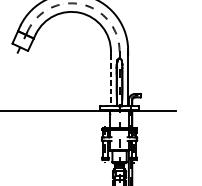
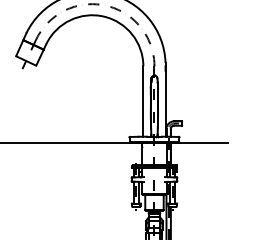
line: (111, 80) -> (143, 103), dashed -> solid

